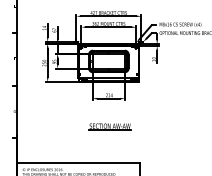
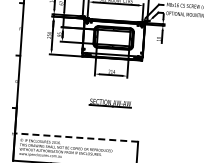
line: (78, 163) -> (76, 137), solid -> dashed

